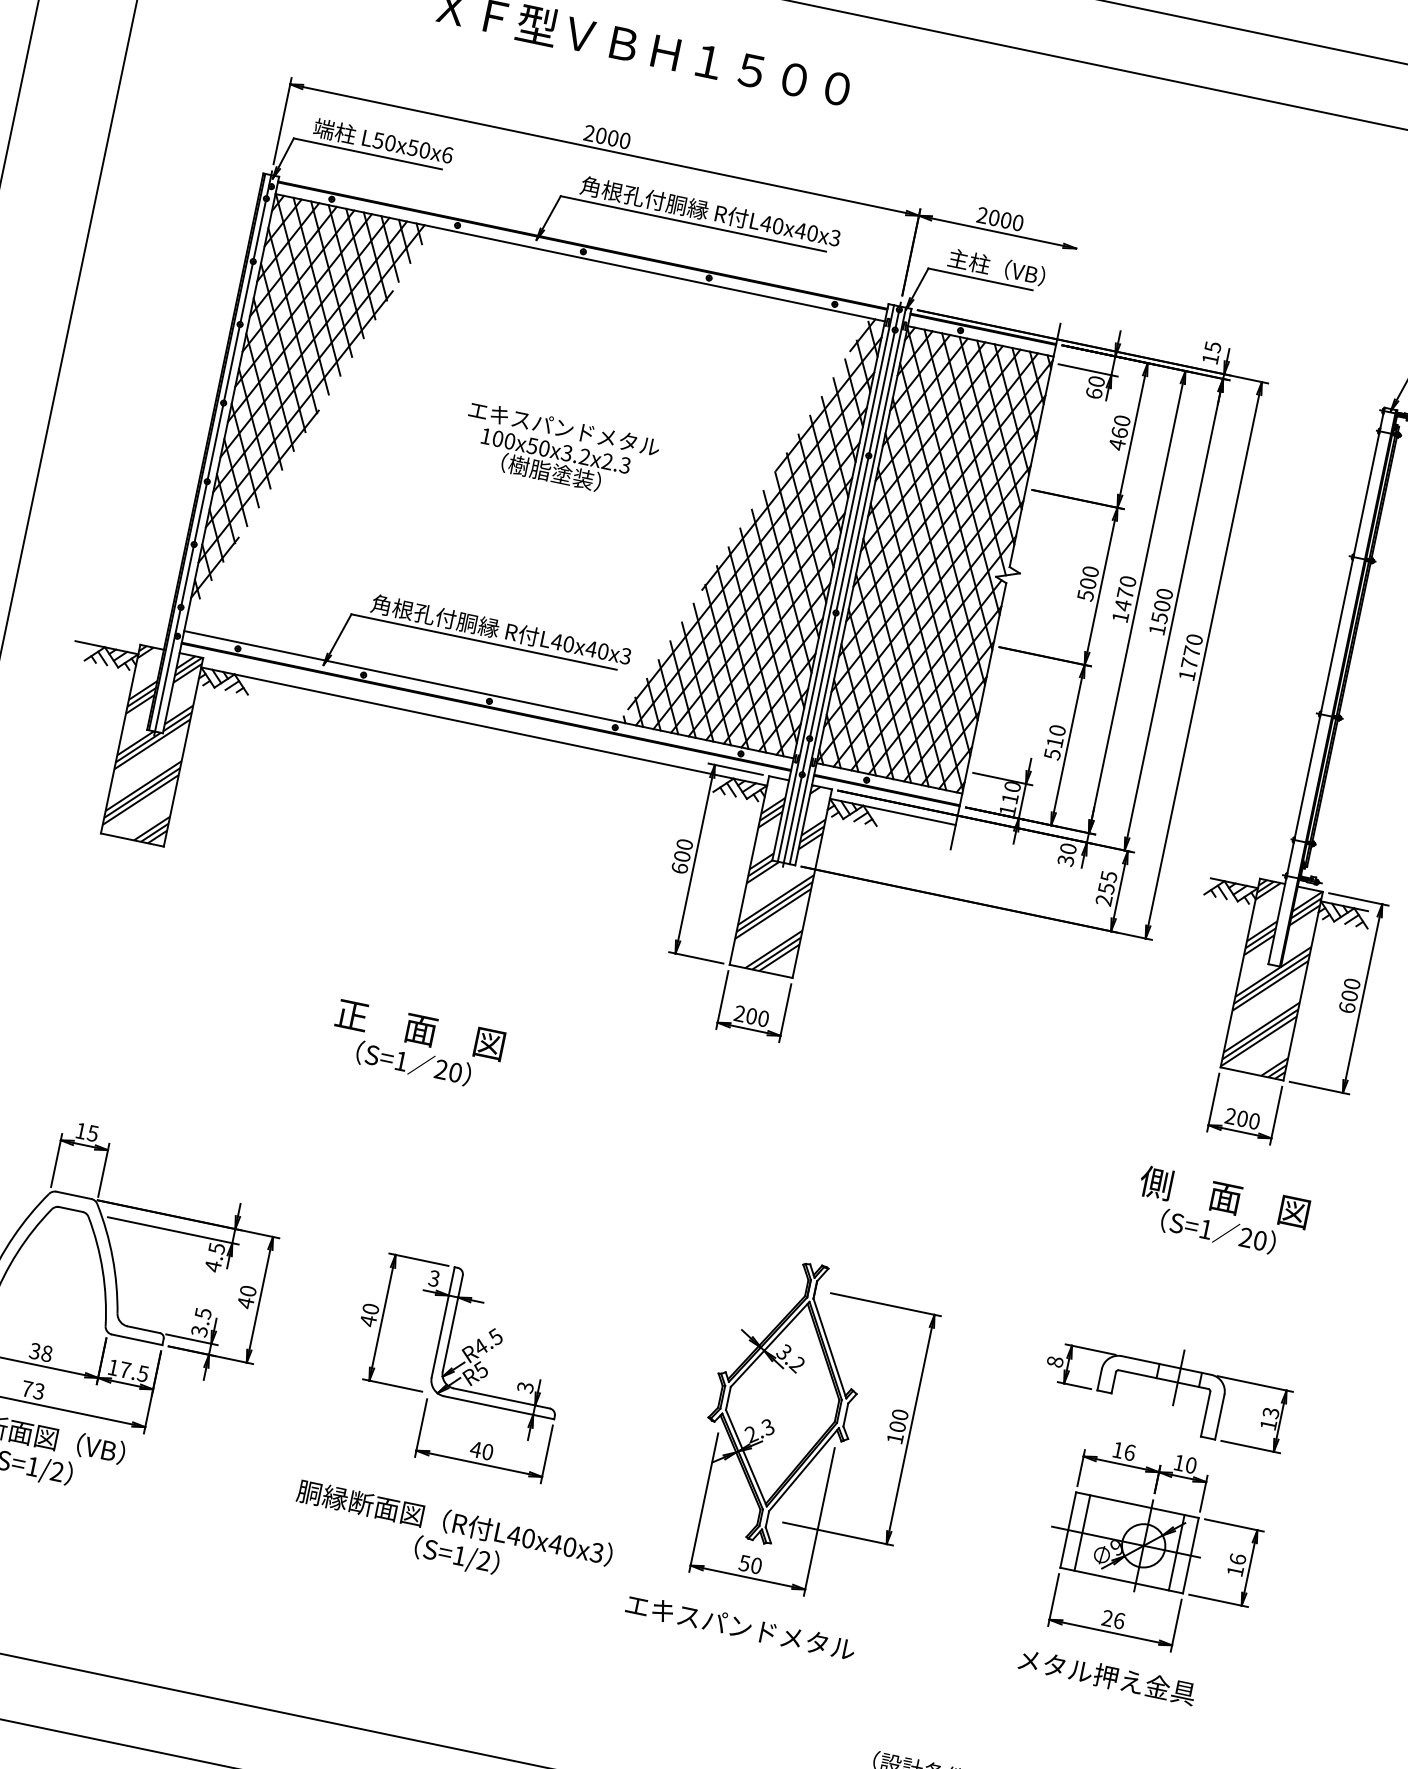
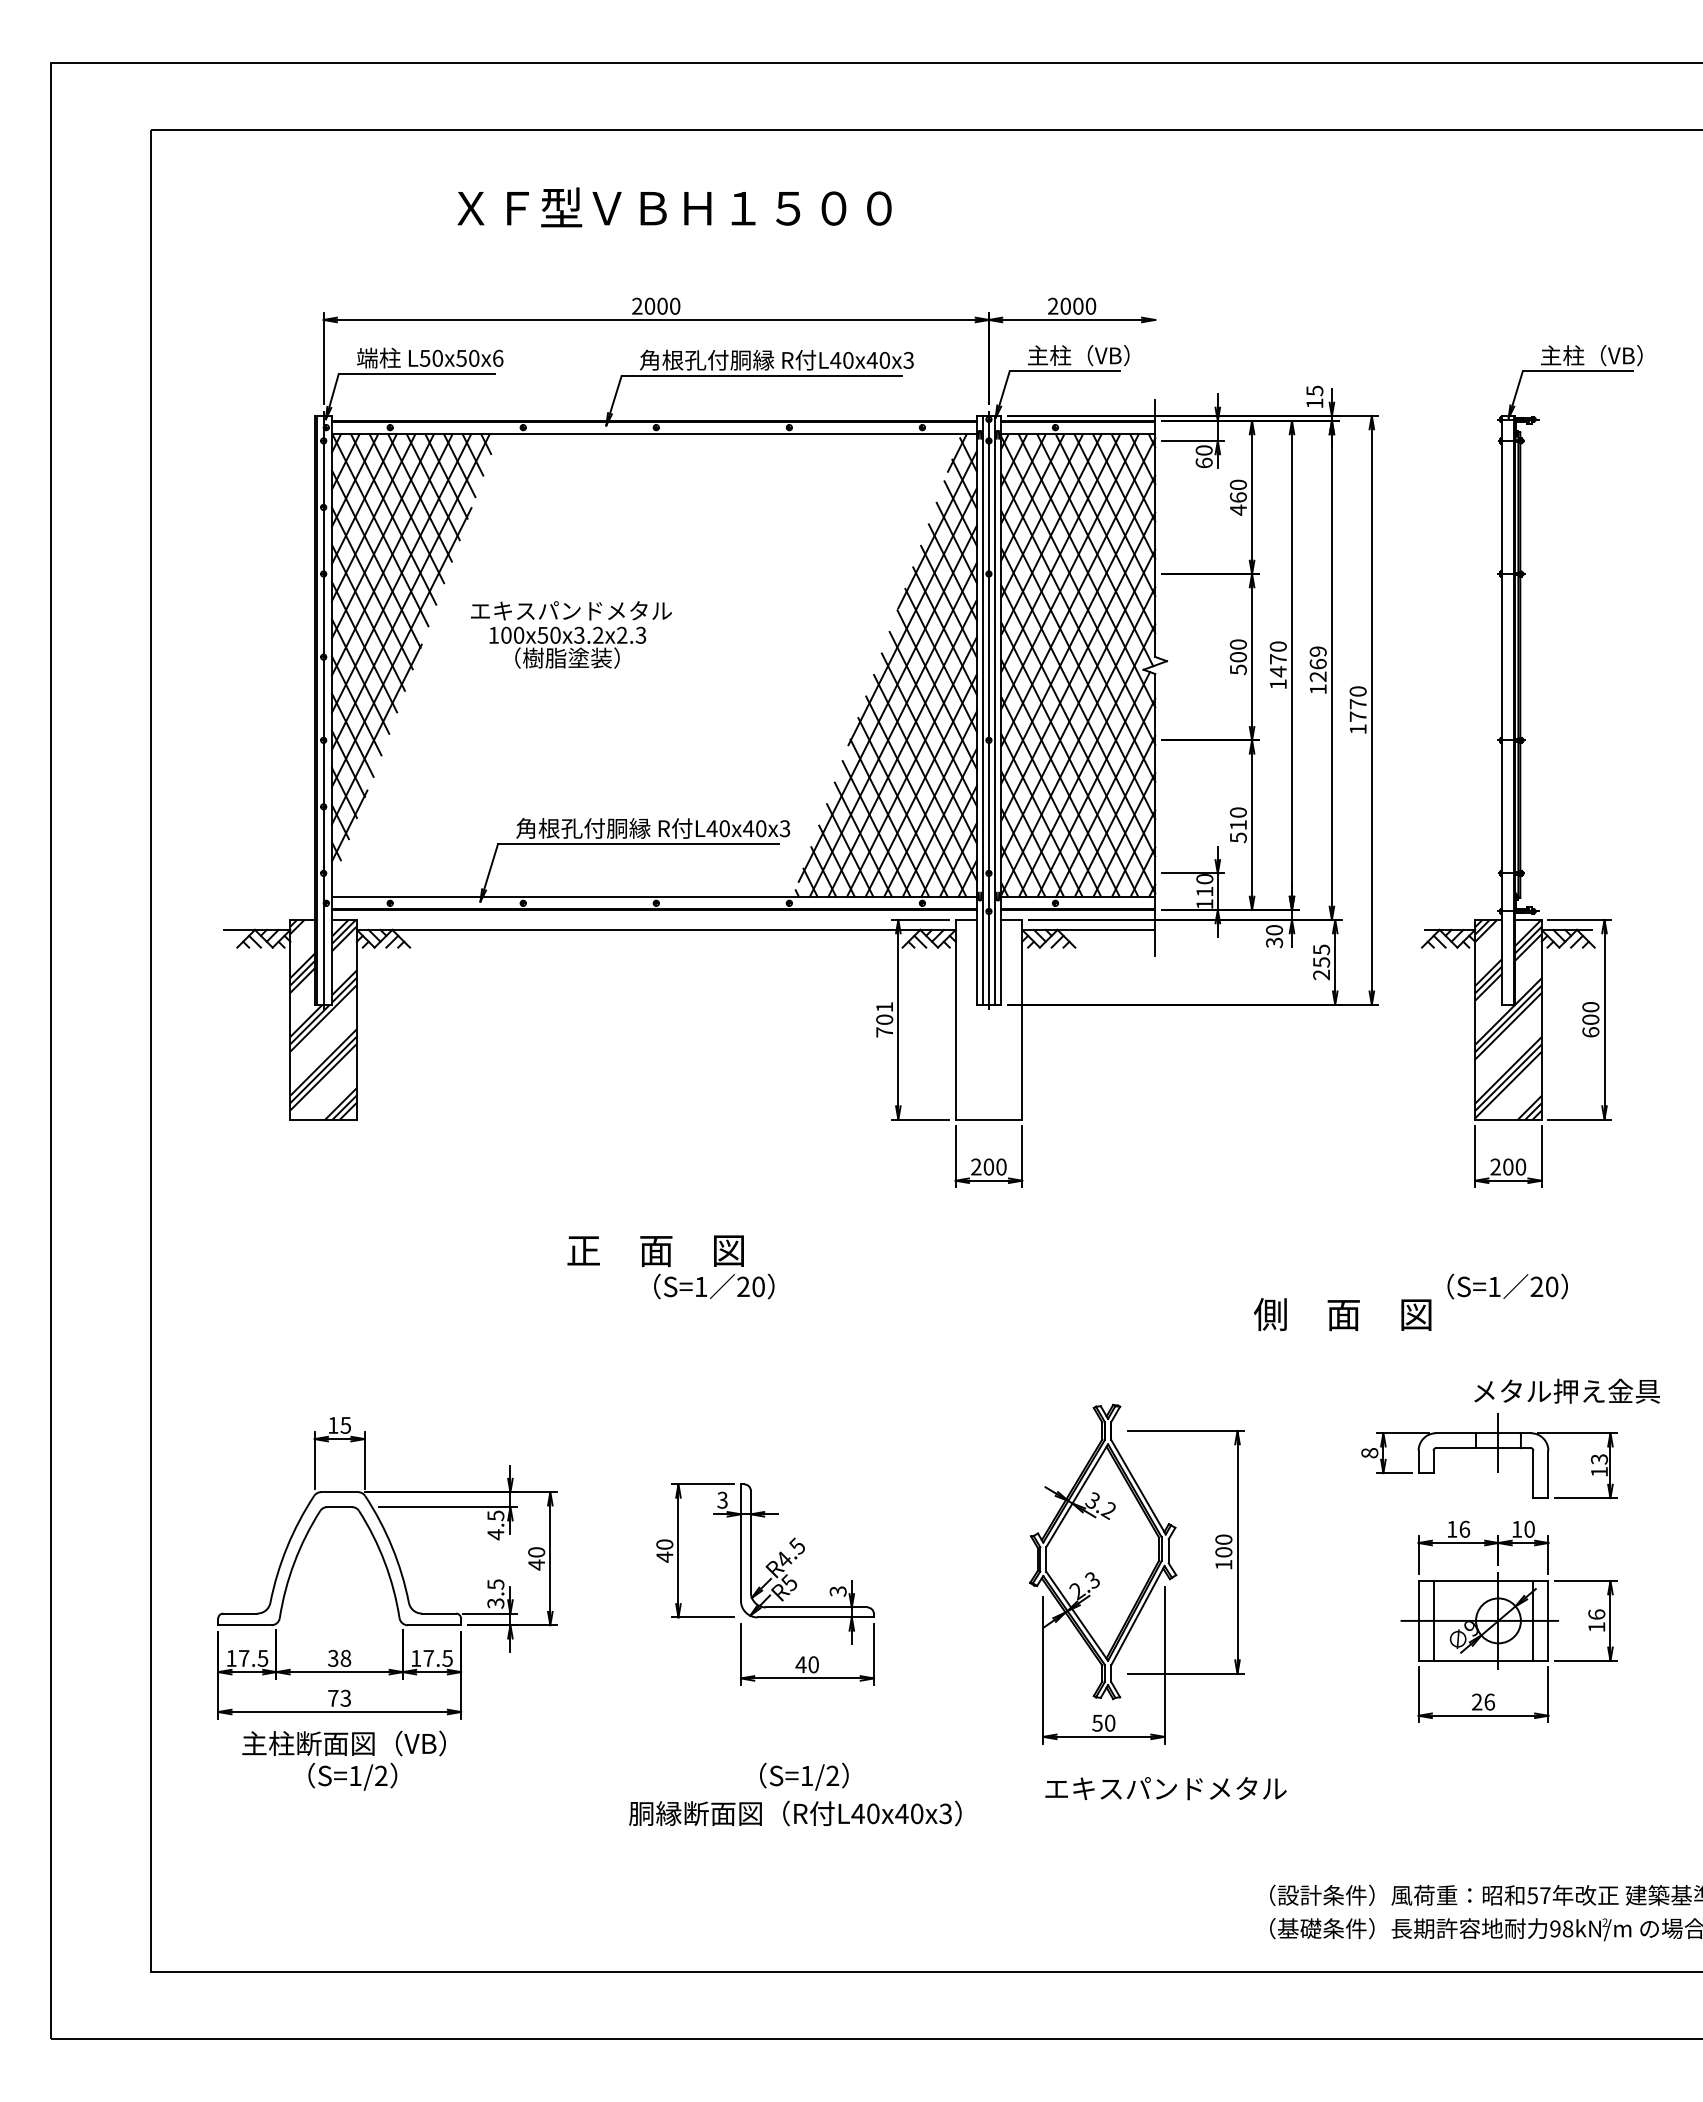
text: (559, 450) -> (571, 634), moved
text: (1161, 606) -> (1317, 664), 1500 -> 1269
text: (682, 856) -> (884, 1019), 600 -> 701
hatch: (780, 876) -> (988, 1019), removed
text: (413, 1063) -> (714, 1286), moved
text: (1224, 1197) -> (1342, 1314), moved
text: (455, 1522) -> (795, 1813), moved
text: (740, 1626) -> (1165, 1788), moved
text: (1106, 1675) -> (1566, 1390), moved

